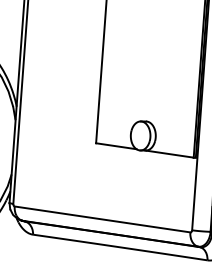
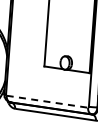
line: (102, 218) -> (47, 101), solid -> dashed

